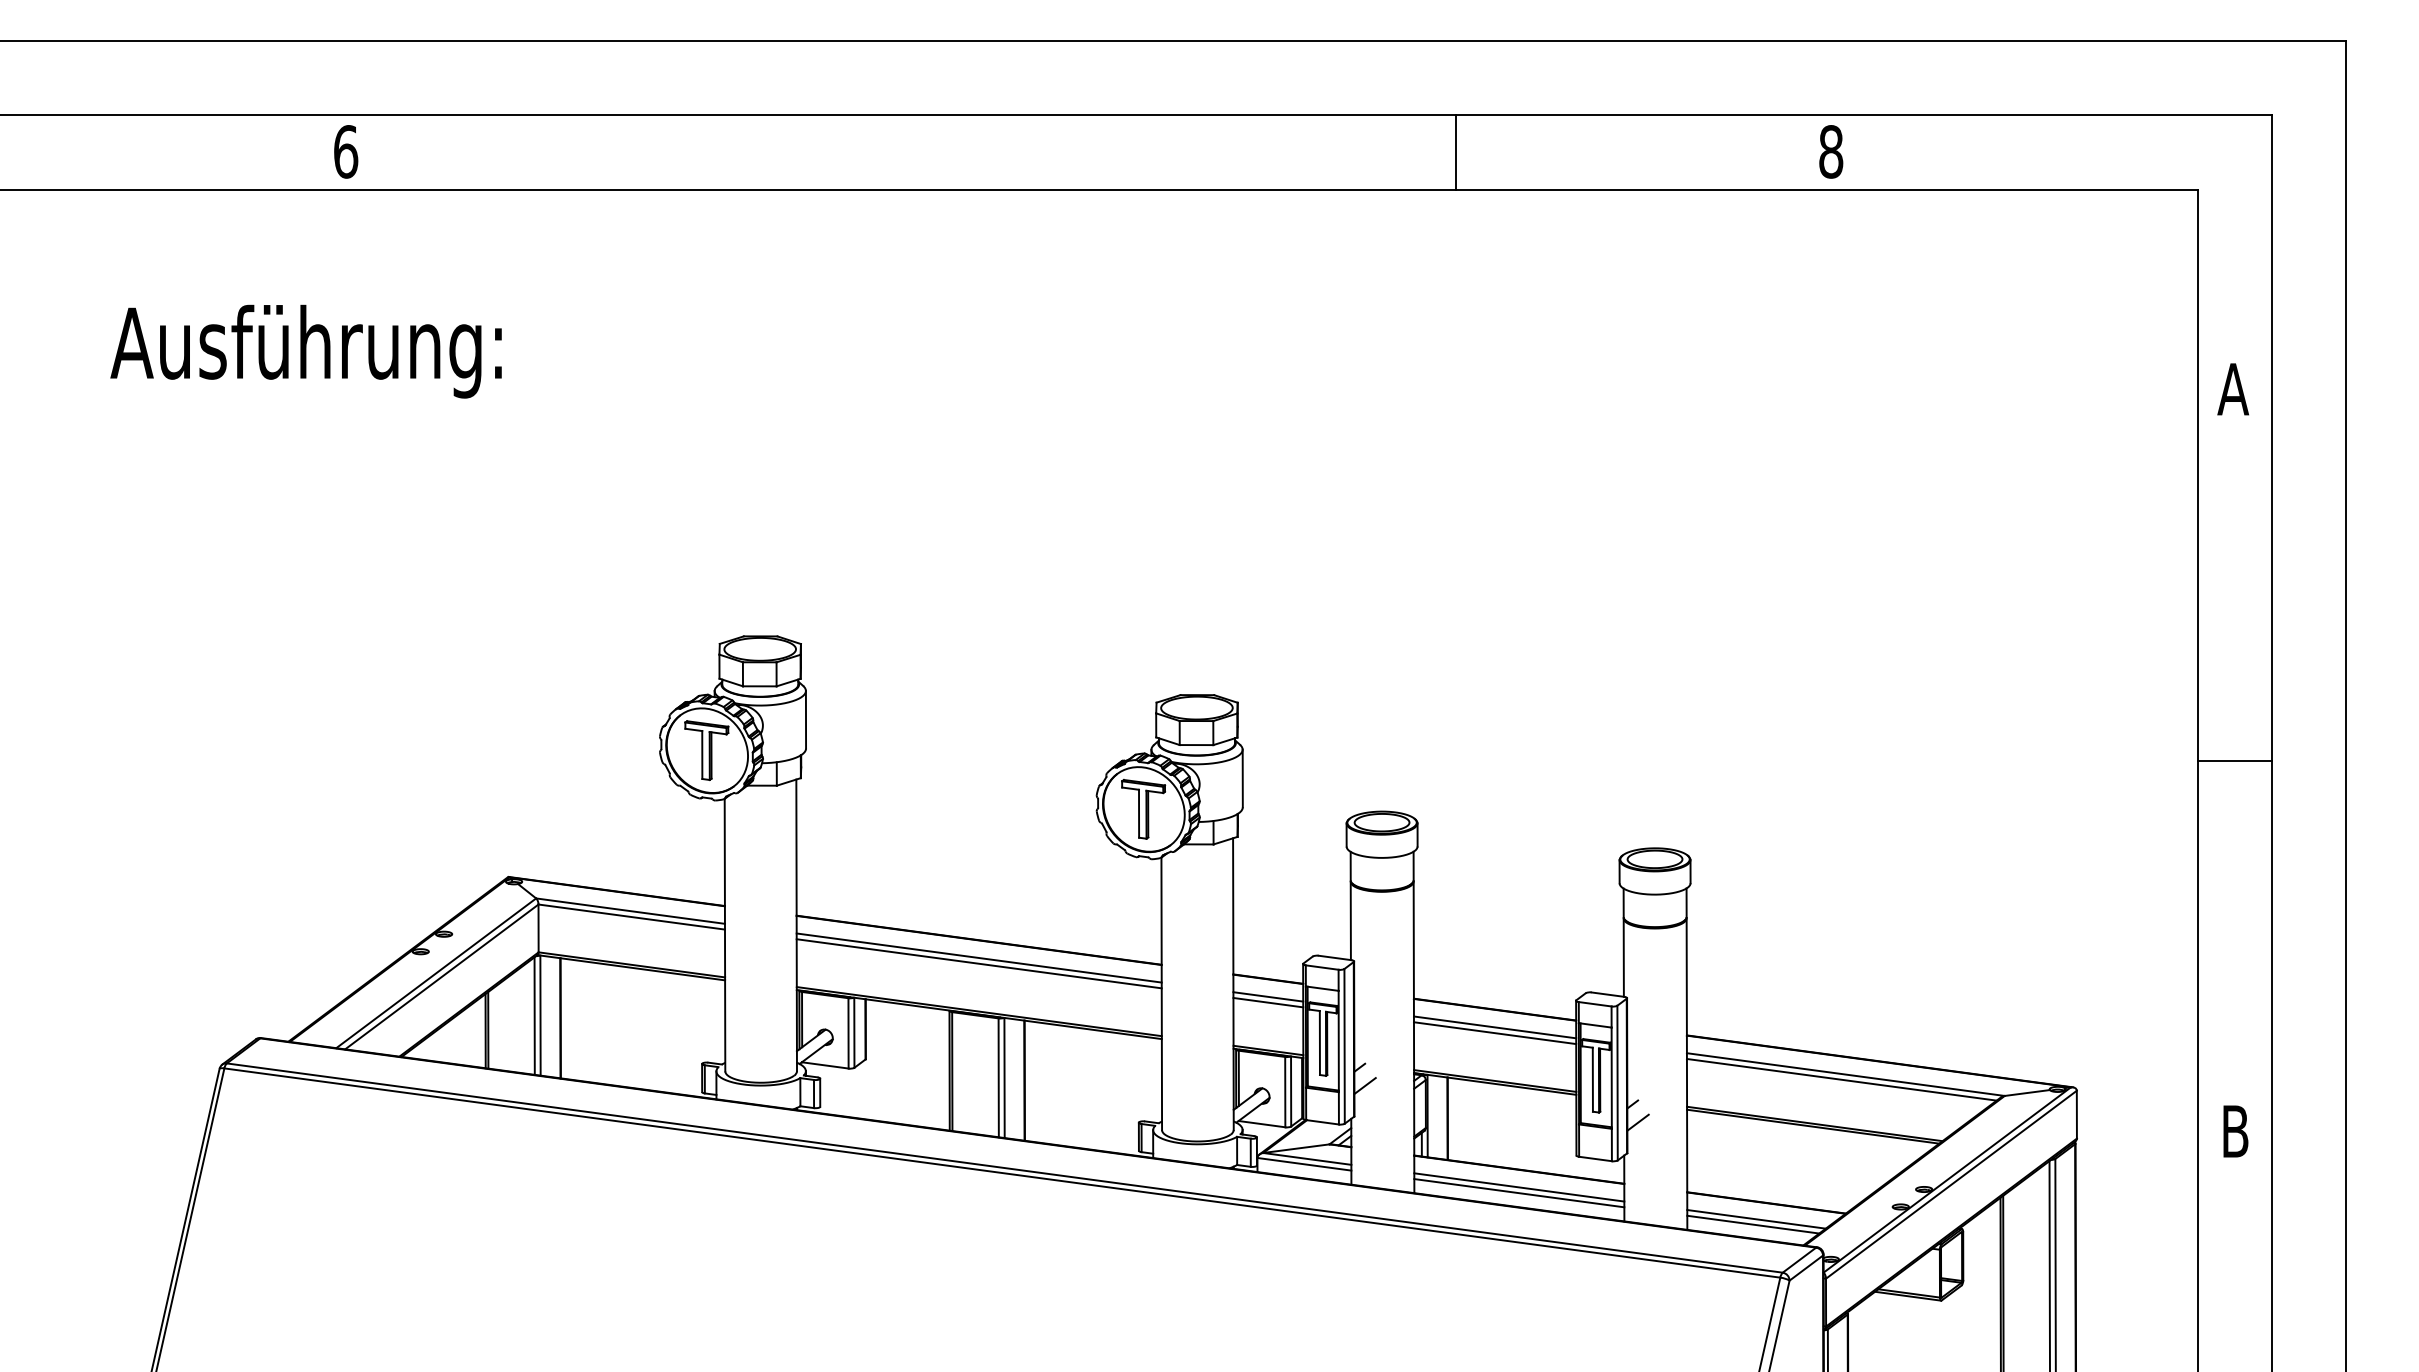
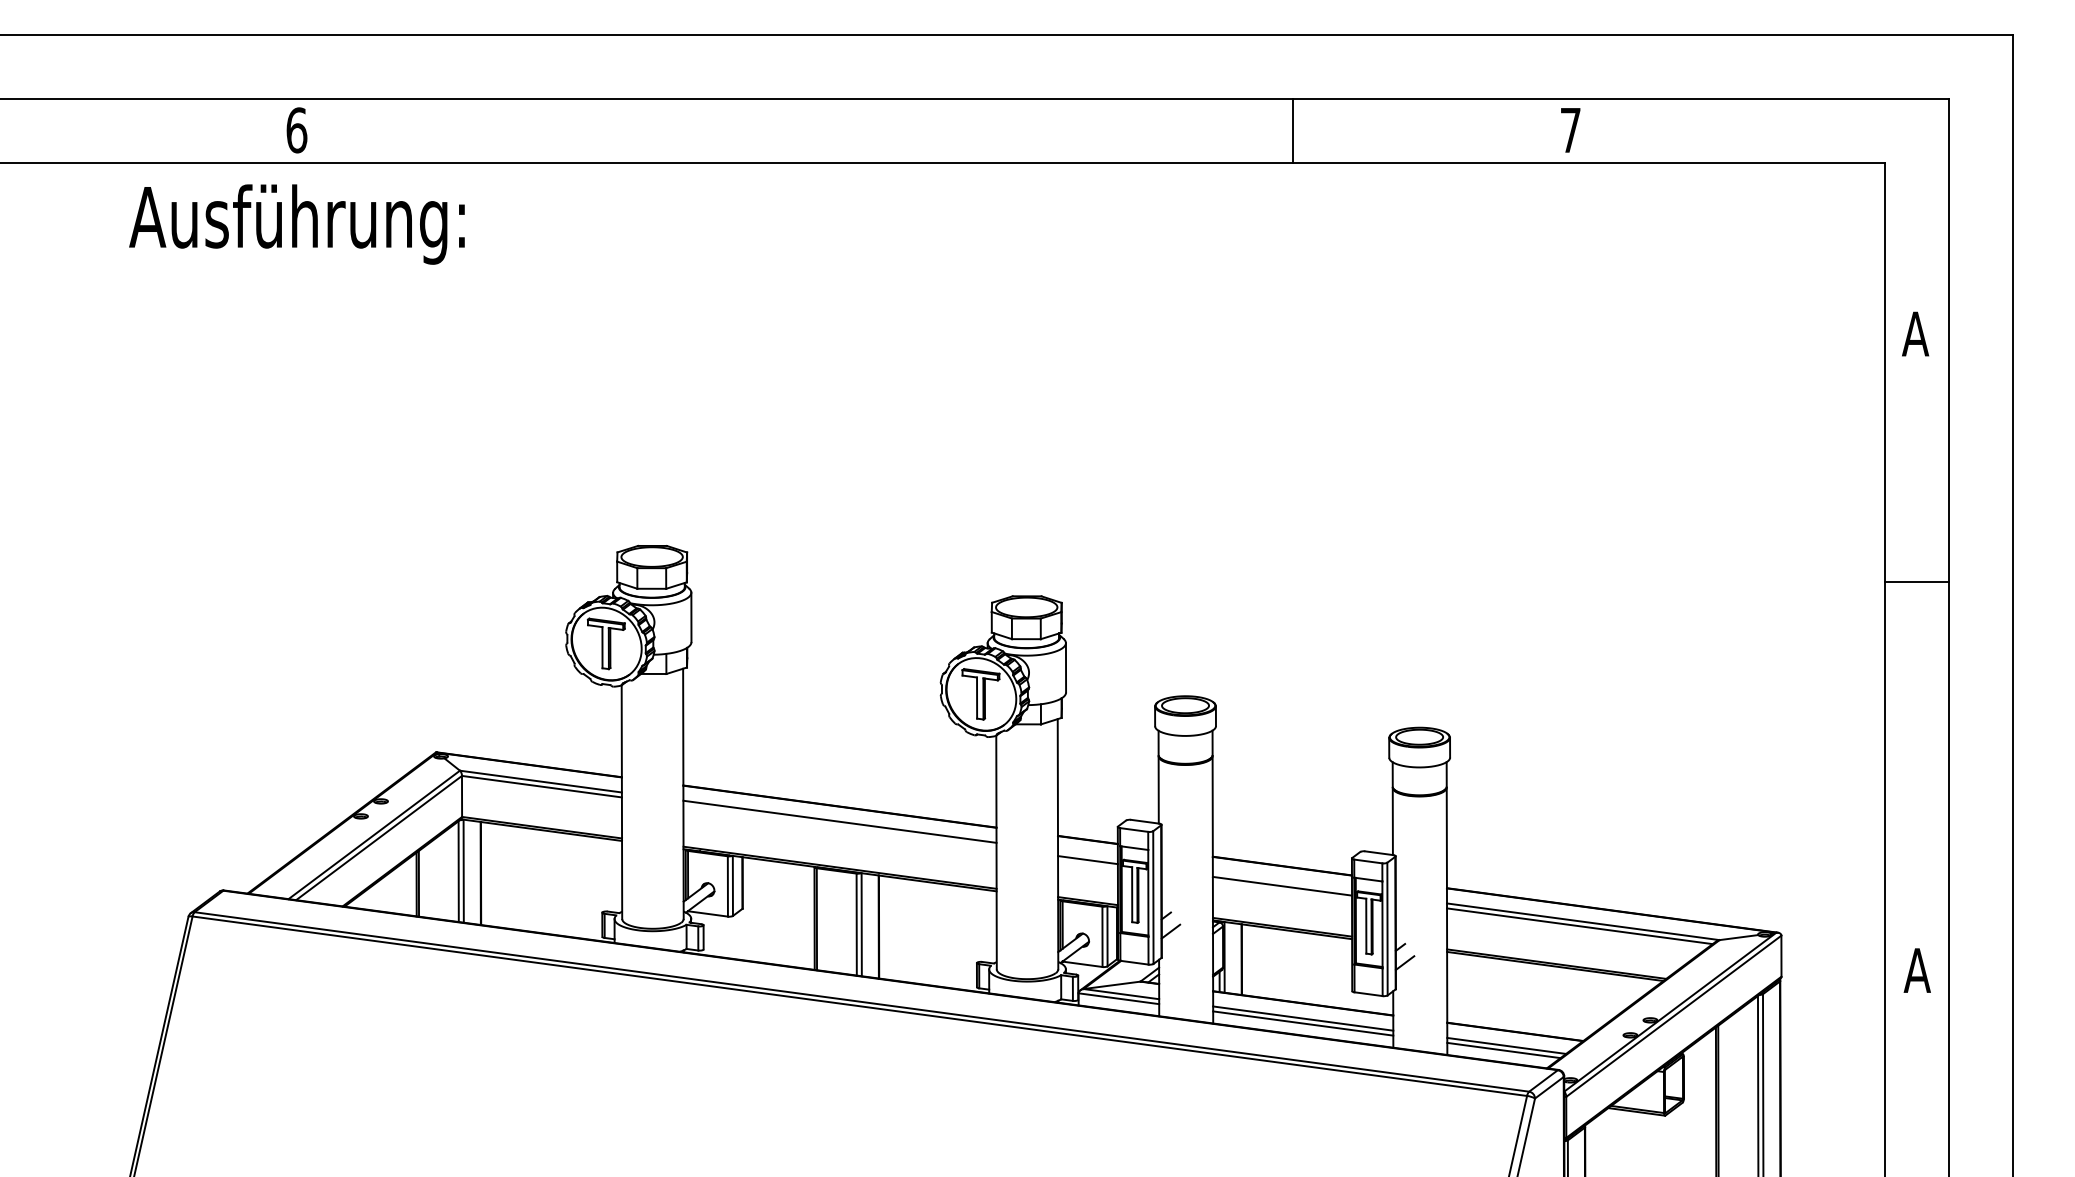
text: (1831, 151) -> (1570, 130), 8 -> 7
line: (1455, 152) -> (1292, 130), moved
text: (305, 351) -> (296, 224), moved
line: (2235, 761) -> (1917, 582), moved
line: (978, 963) -> (839, 826), removed
line: (1268, 996) -> (1088, 854), removed
line: (1494, 1027) -> (1281, 881), removed
text: (2235, 1131) -> (1917, 970), B -> A

